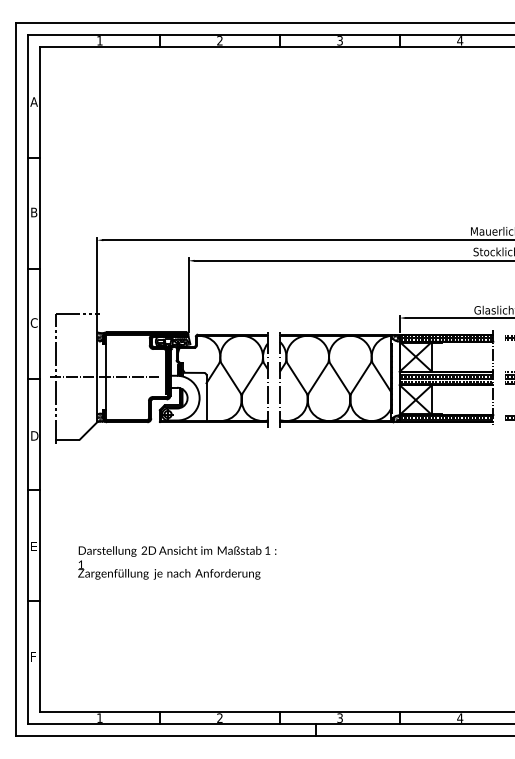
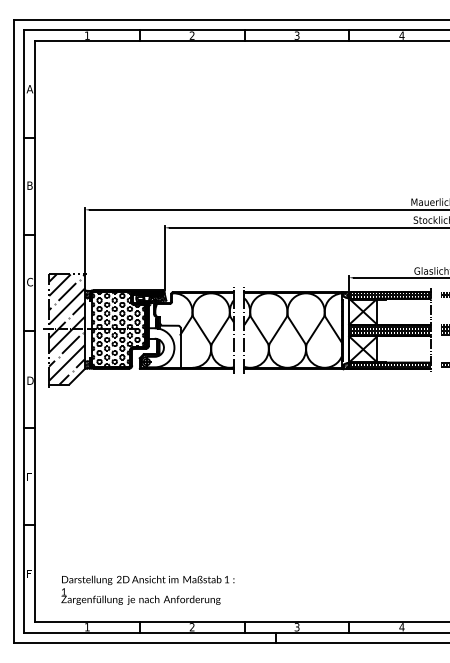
hatch: (136, 376) -> (119, 328), added
hatch: (76, 377) -> (66, 329), added
text: (177, 562) -> (148, 589), moved

